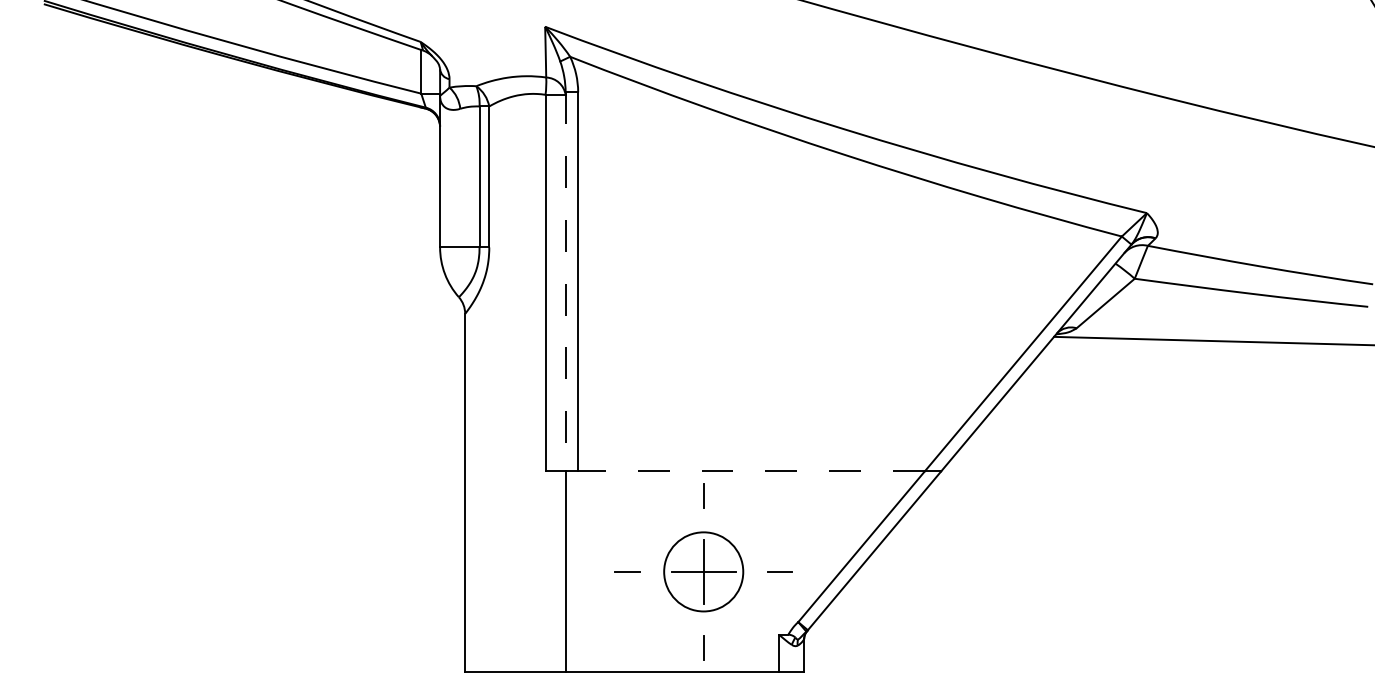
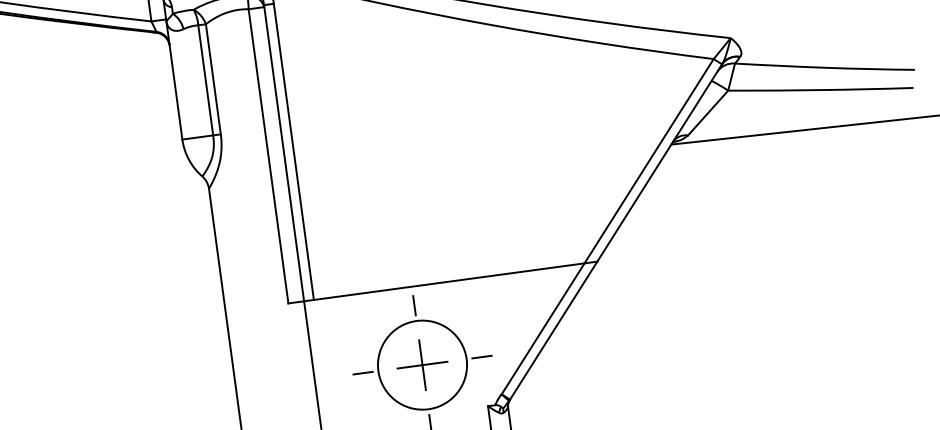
line: (565, 281) -> (283, 152), dashed -> solid
line: (750, 471) -> (448, 281), dashed -> solid
circle: (703, 571) -> (422, 364), size x1.43

